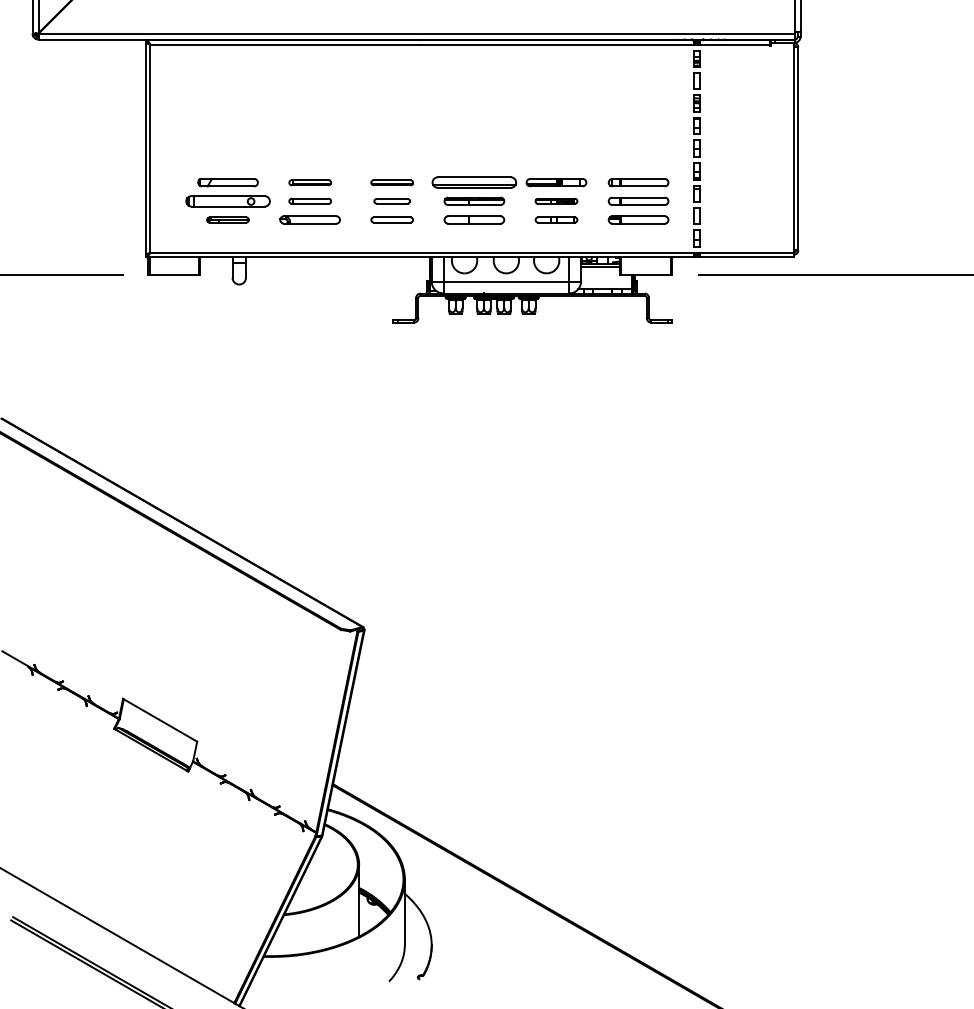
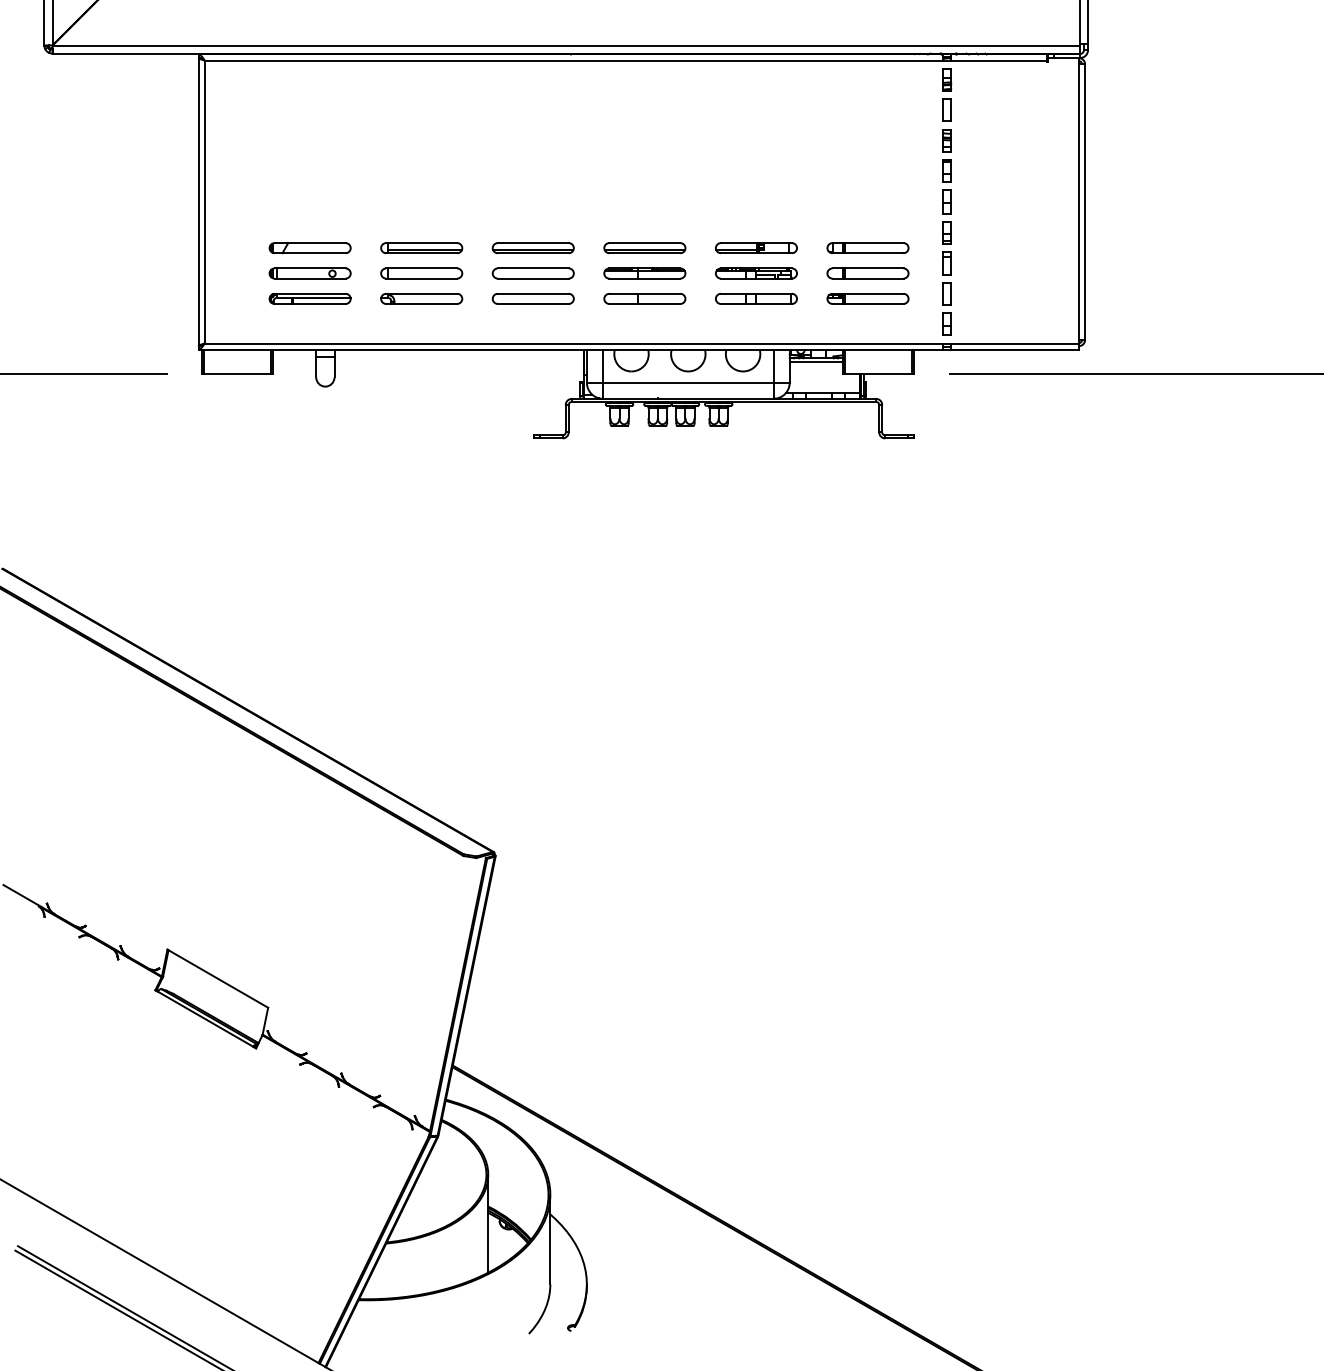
part: (310, 182) -> (421, 248), size x1.43
part: (391, 182) -> (532, 248), size x1.43
part: (474, 182) -> (644, 248), size x0.71
part: (227, 201) -> (309, 273), size x0.71
part: (310, 201) -> (421, 273), size x1.43
part: (391, 201) -> (532, 273), size x1.67
part: (556, 201) -> (756, 273), size x1.43
part: (227, 219) -> (309, 298), size x1.43
part: (391, 219) -> (532, 298), size x1.43
part: (556, 219) -> (756, 298), size x1.43

